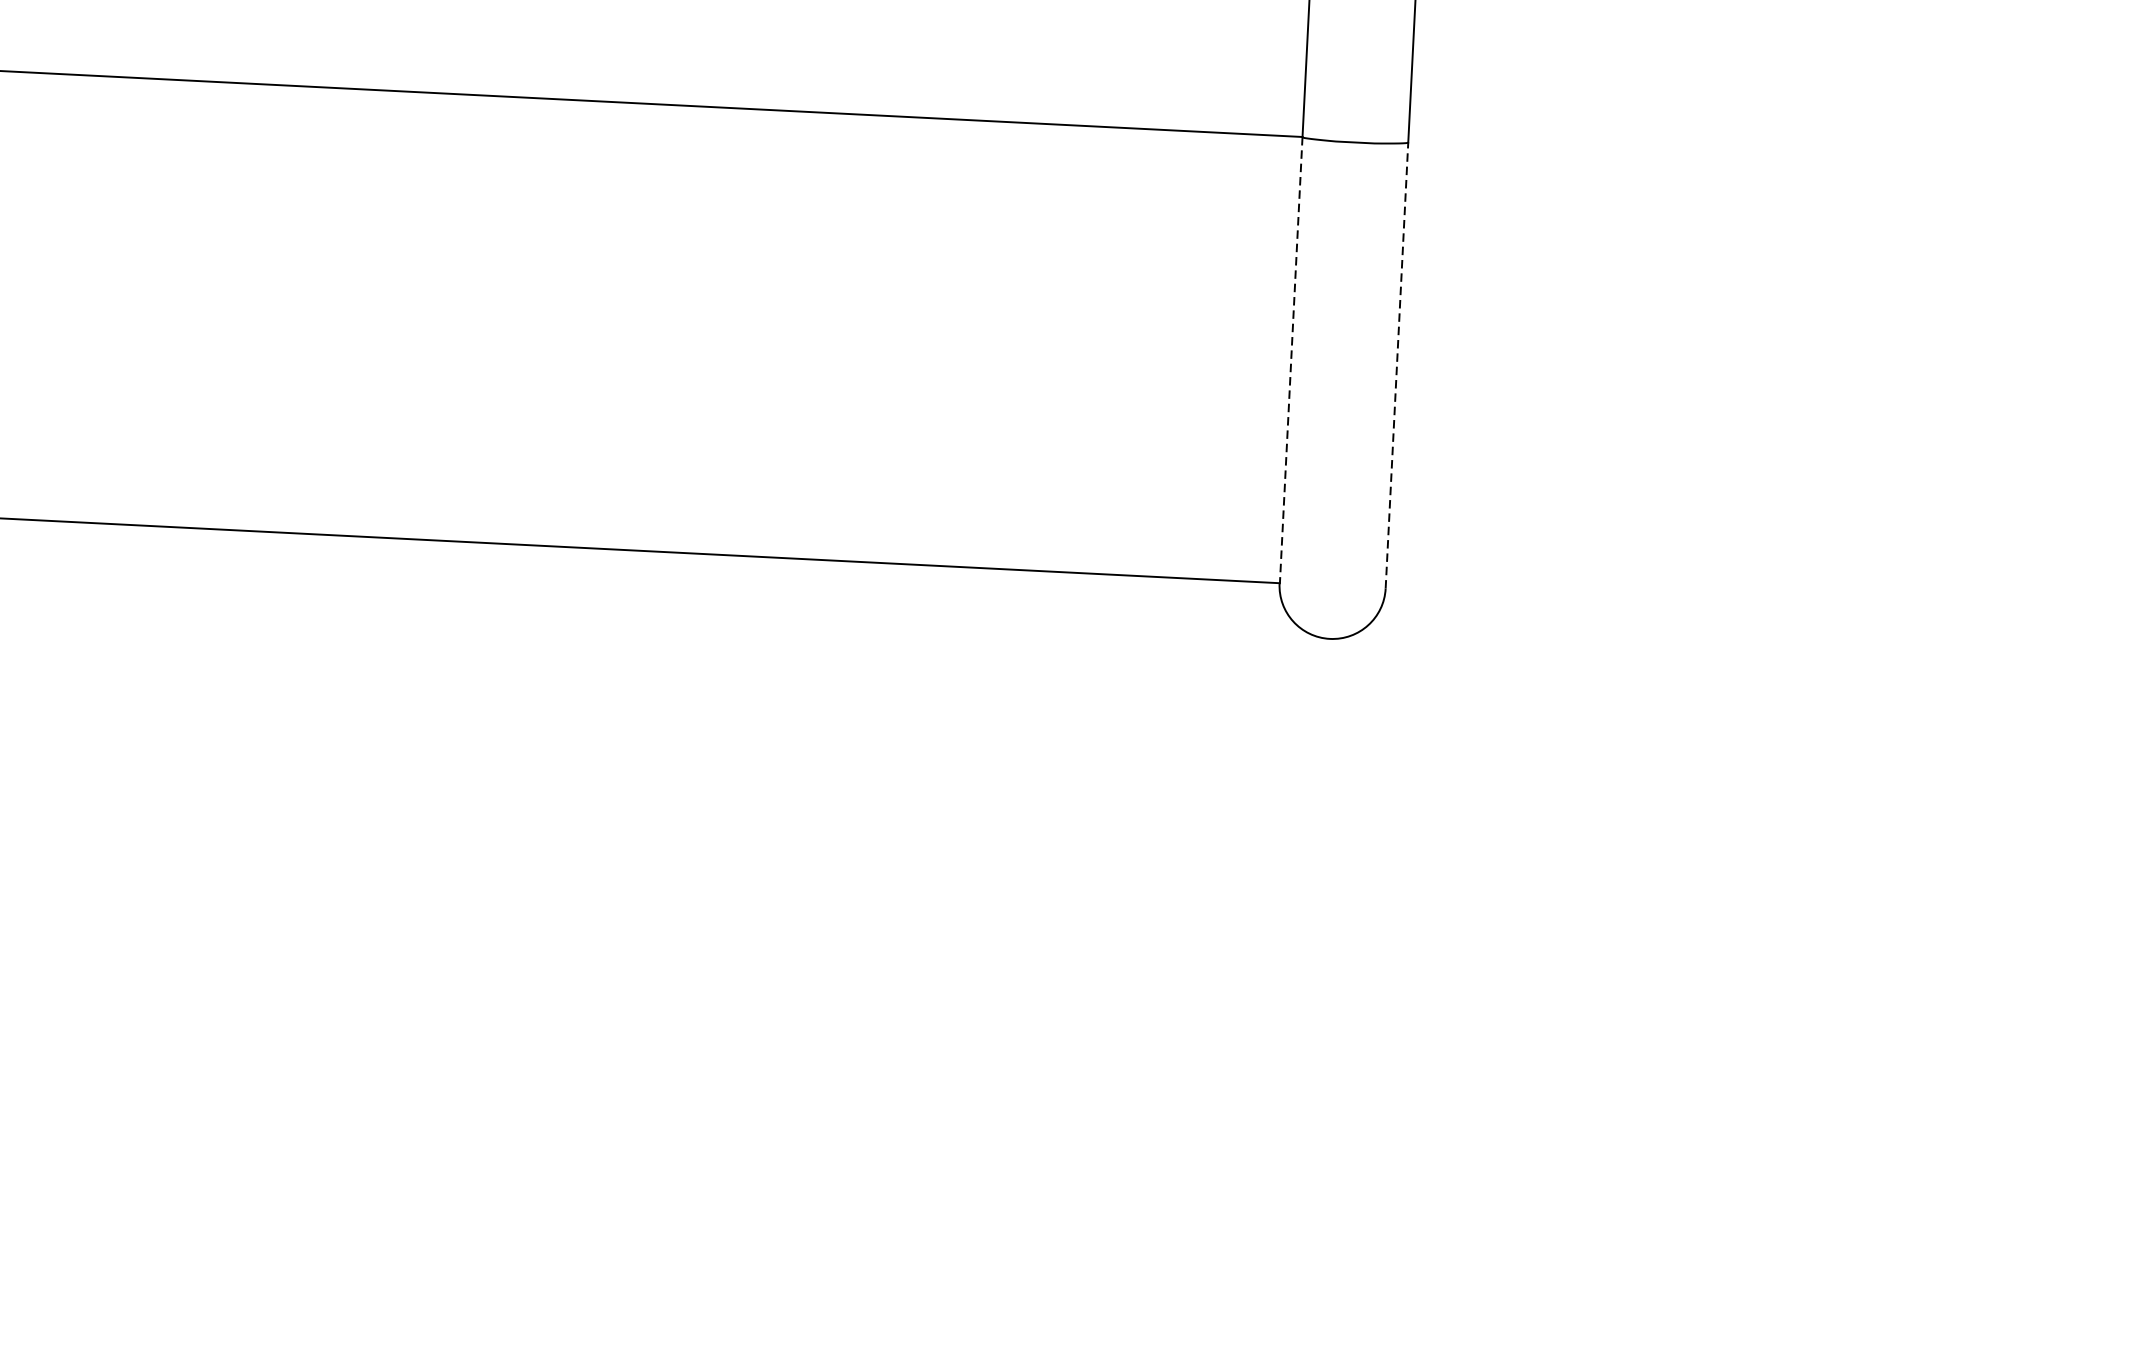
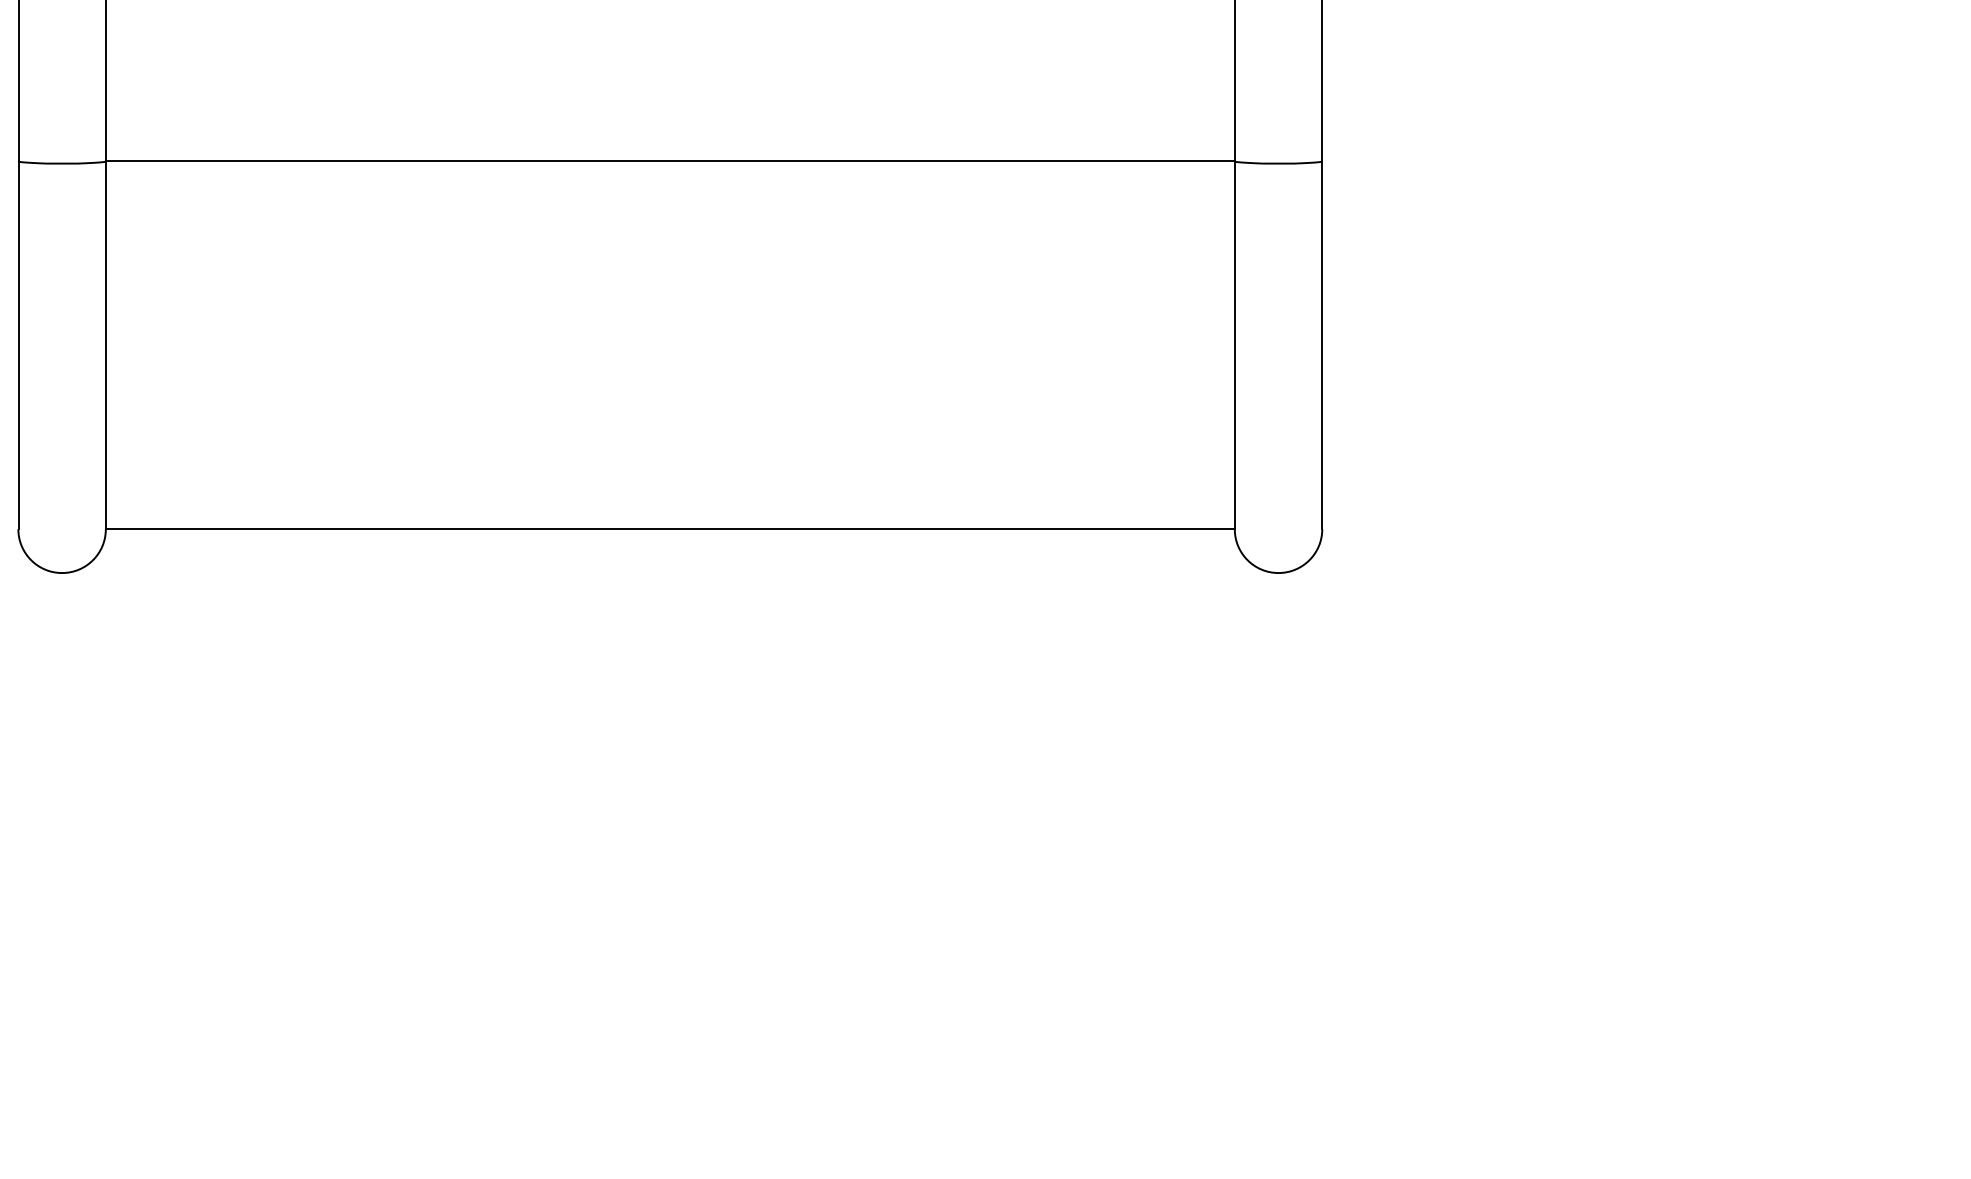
line: (1291, 360) -> (1235, 345), dashed -> solid
line: (1397, 364) -> (1322, 344), dashed -> solid

